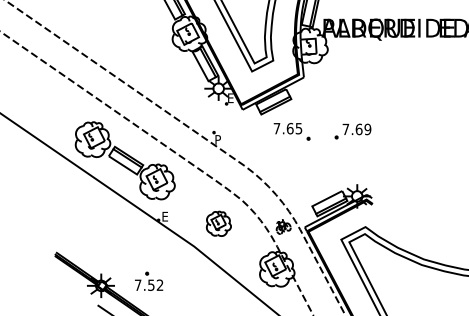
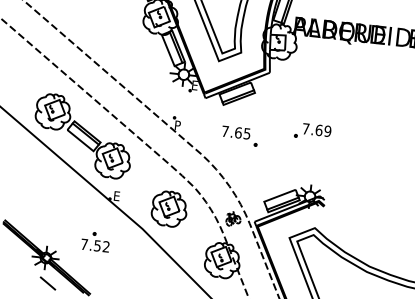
part: (291, 131) -> (239, 135), moved
part: (218, 223) -> (169, 208), size x1.43
part: (149, 280) -> (96, 241), moved

